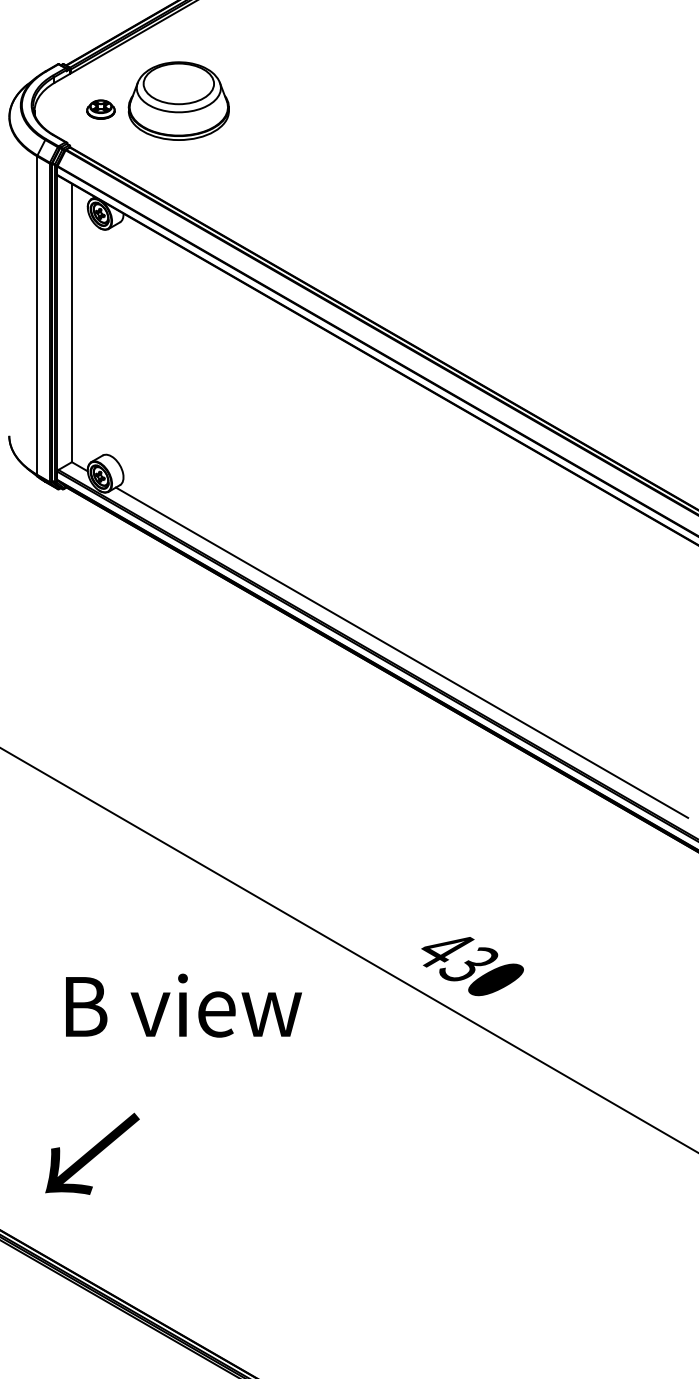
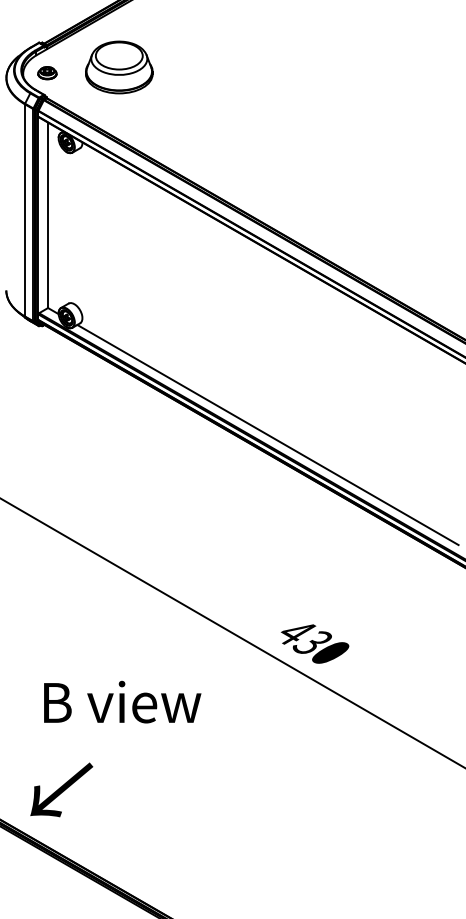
part: (101, 110) -> (47, 73), moved
text: (183, 1004) -> (122, 701), moved
text: (92, 1153) -> (61, 789), moved

